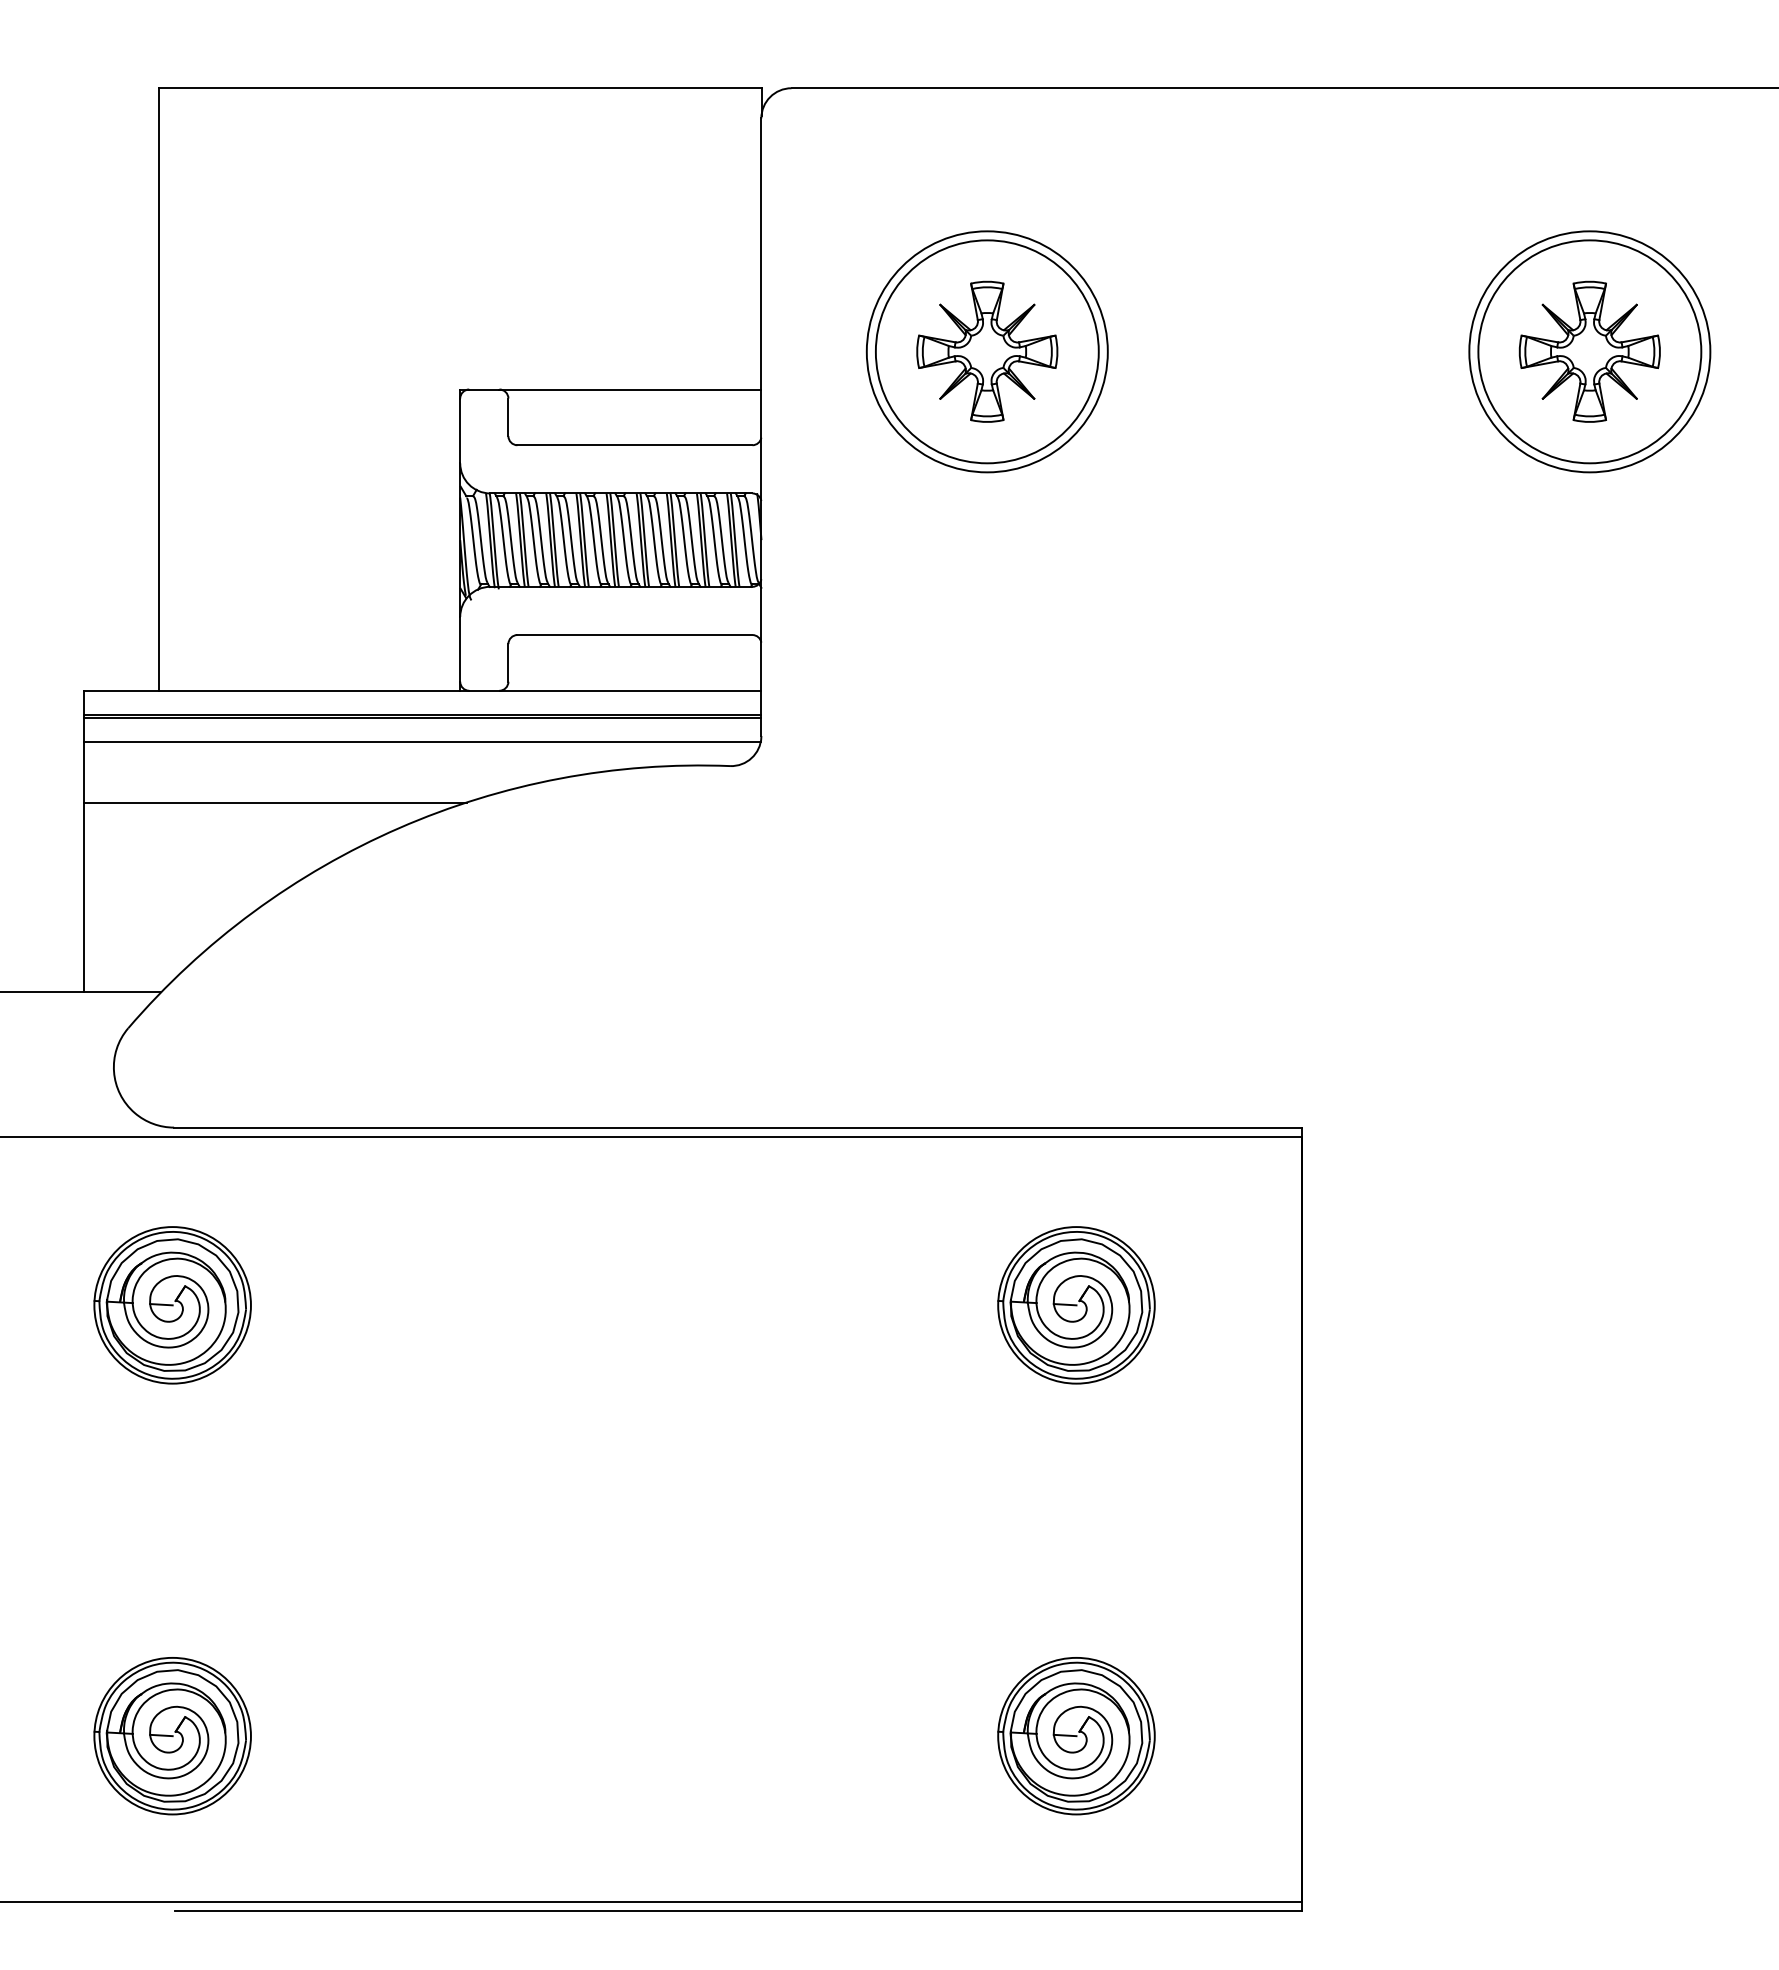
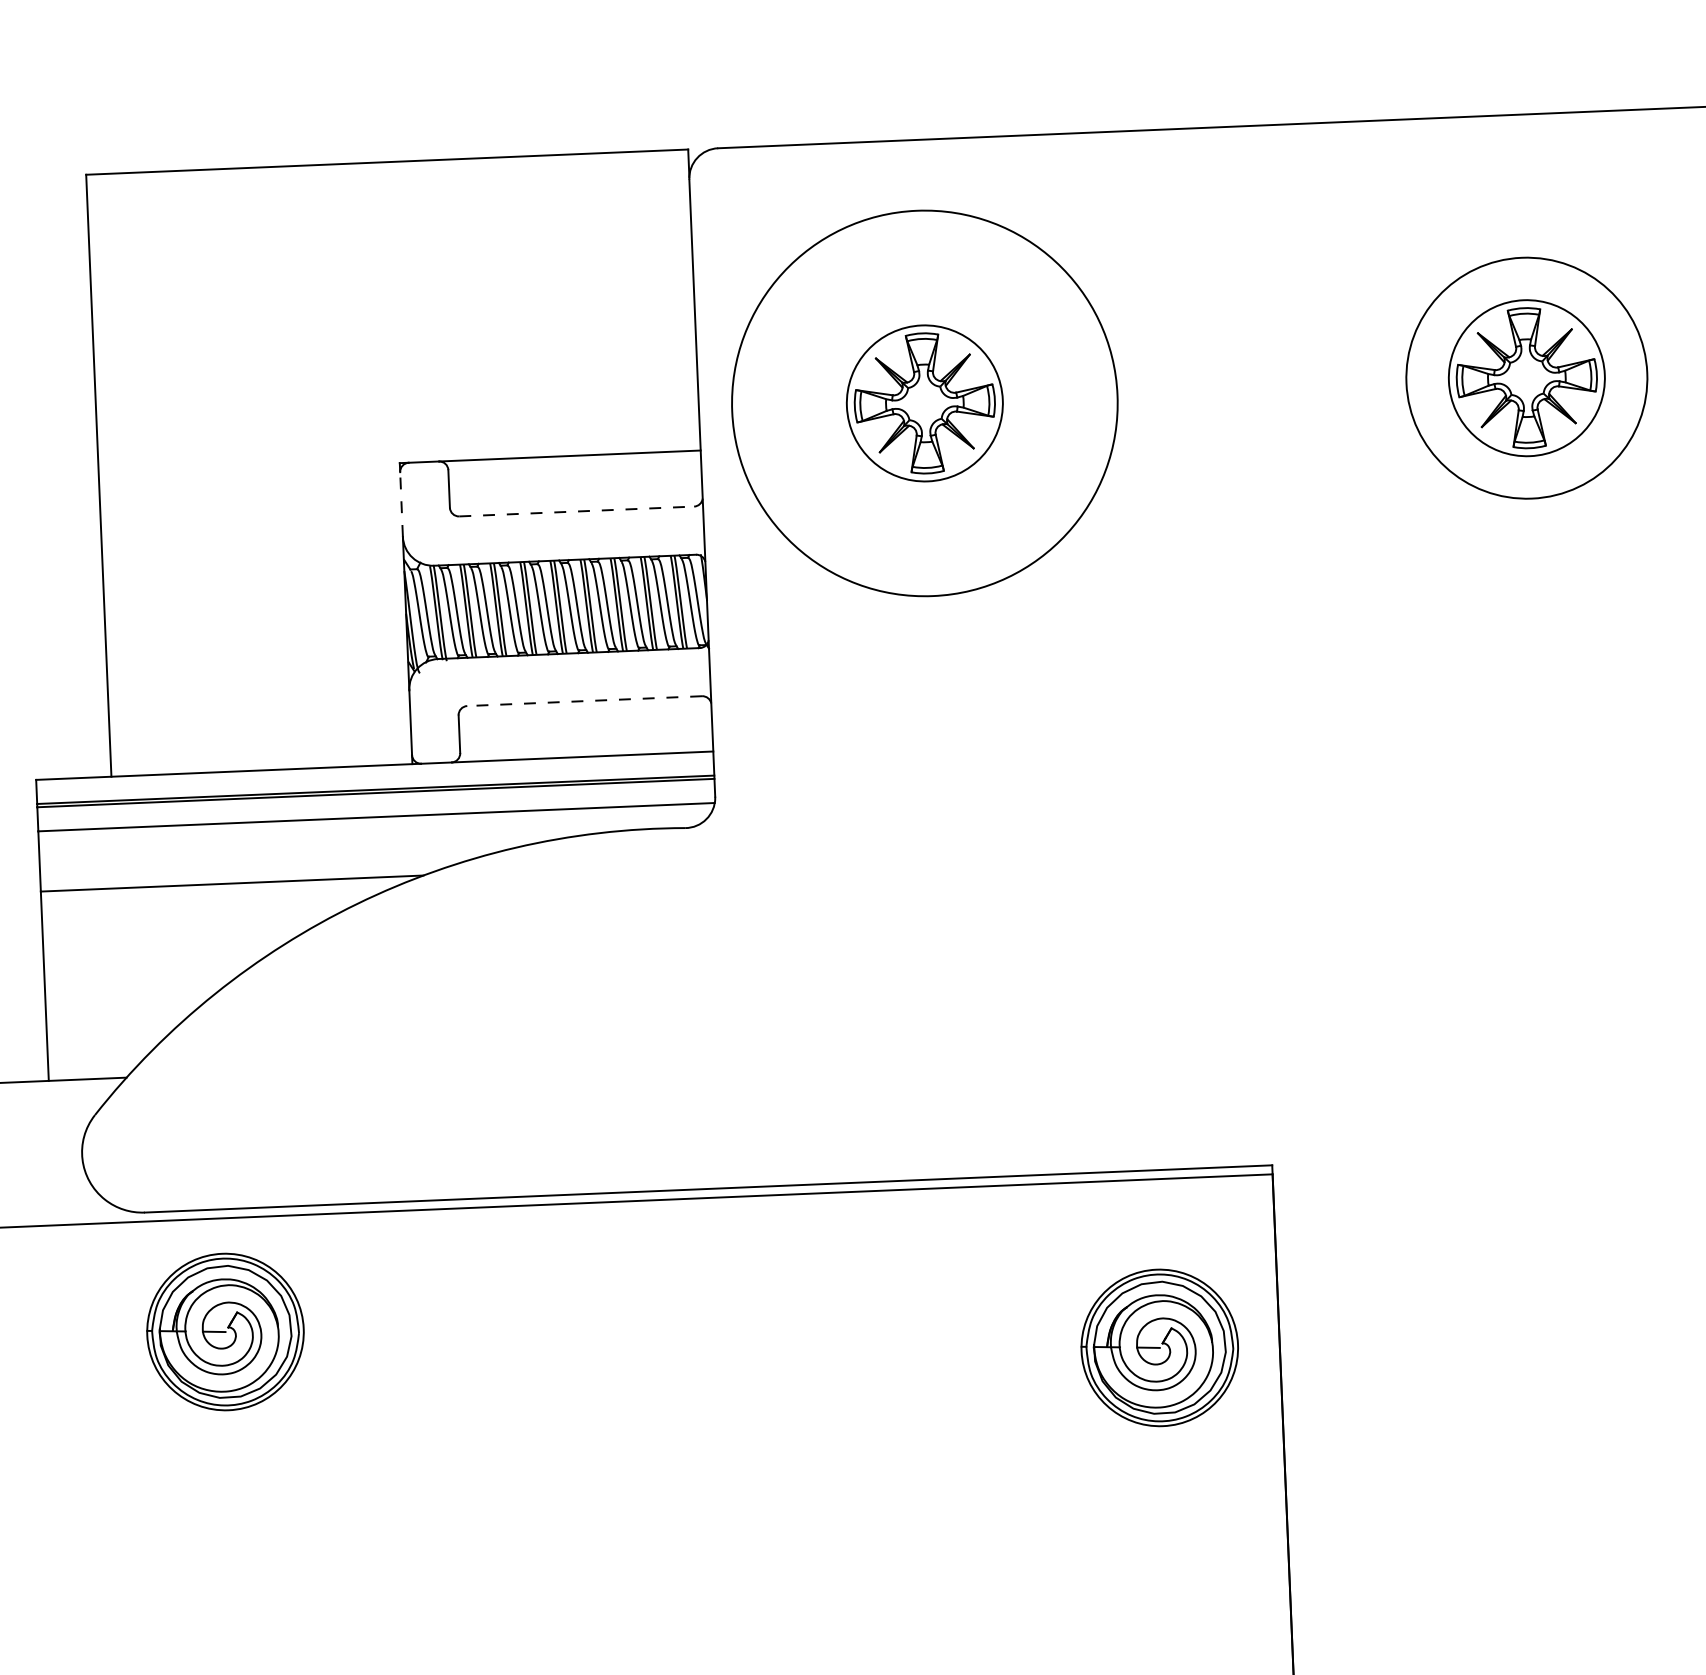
circle: (986, 351) -> (924, 403), size x0.7
circle: (986, 351) -> (924, 403), size x1.6
circle: (1589, 351) -> (1526, 377), size x0.7
line: (460, 430) -> (401, 504), solid -> dashed
line: (635, 445) -> (577, 511), solid -> dashed
line: (634, 635) -> (584, 701), solid -> dashed
part: (172, 1305) -> (225, 1332), moved
part: (1076, 1305) -> (1159, 1348), moved

